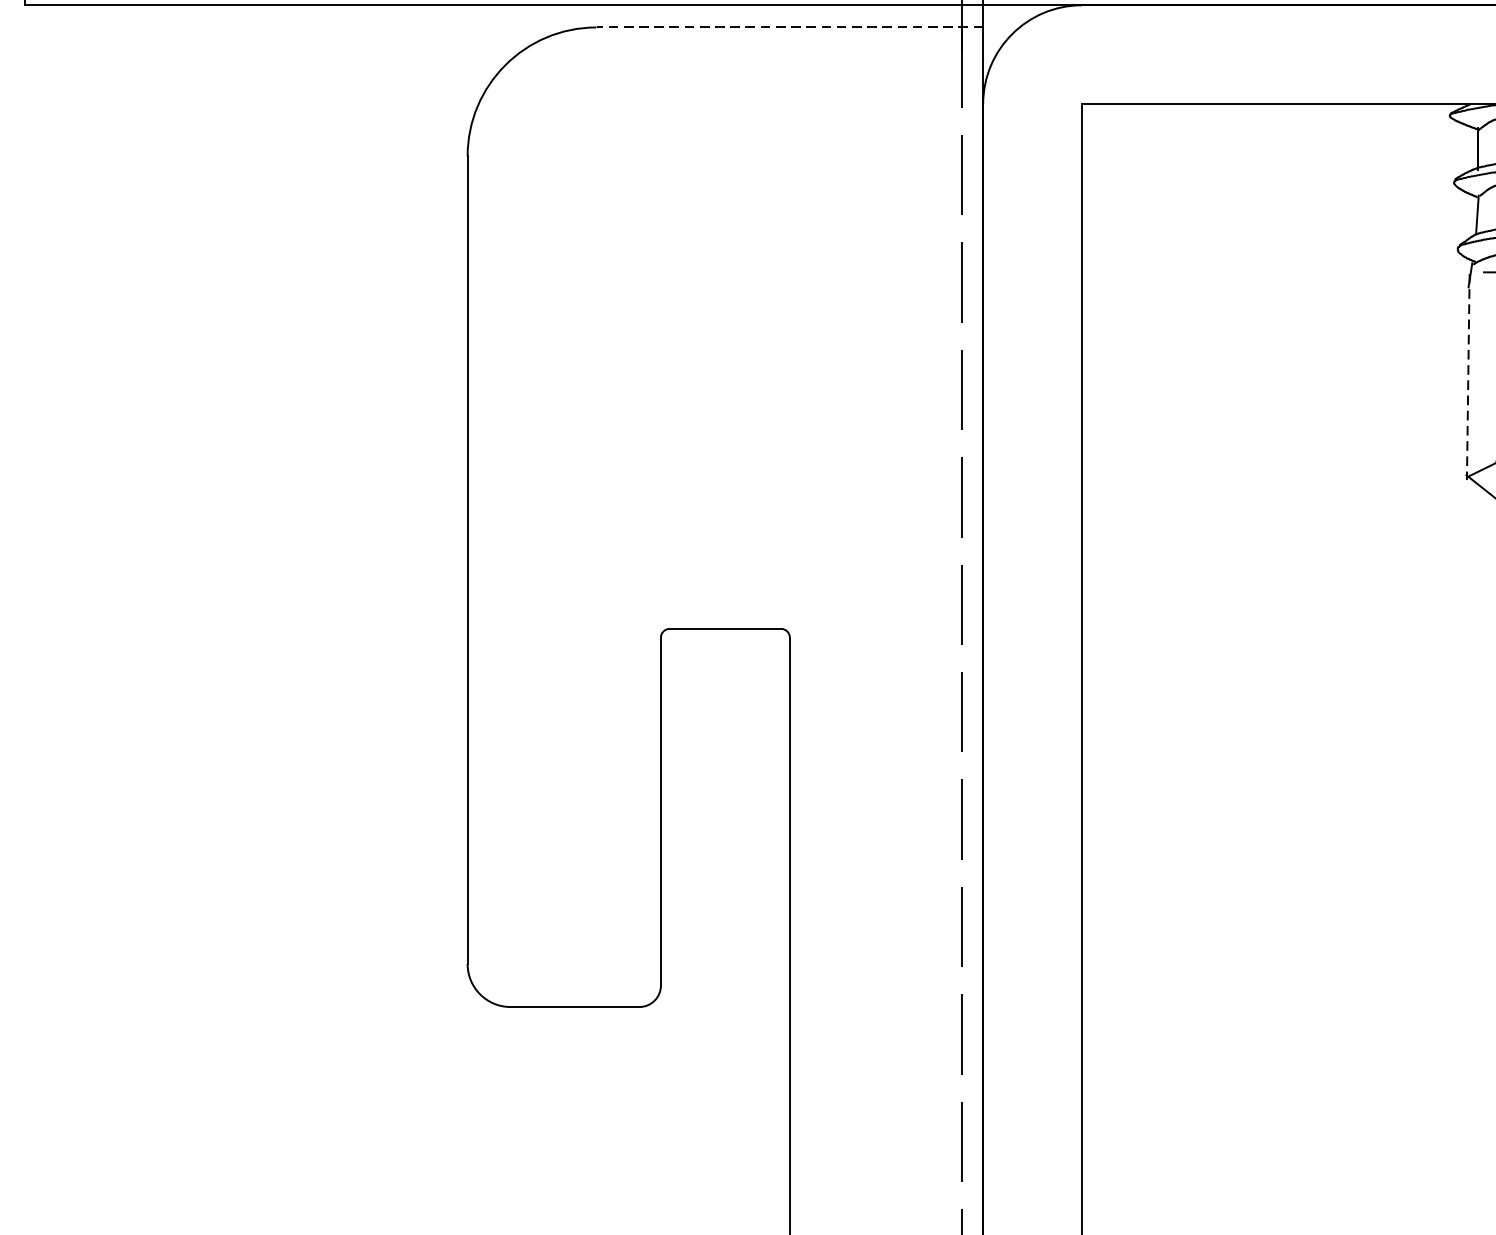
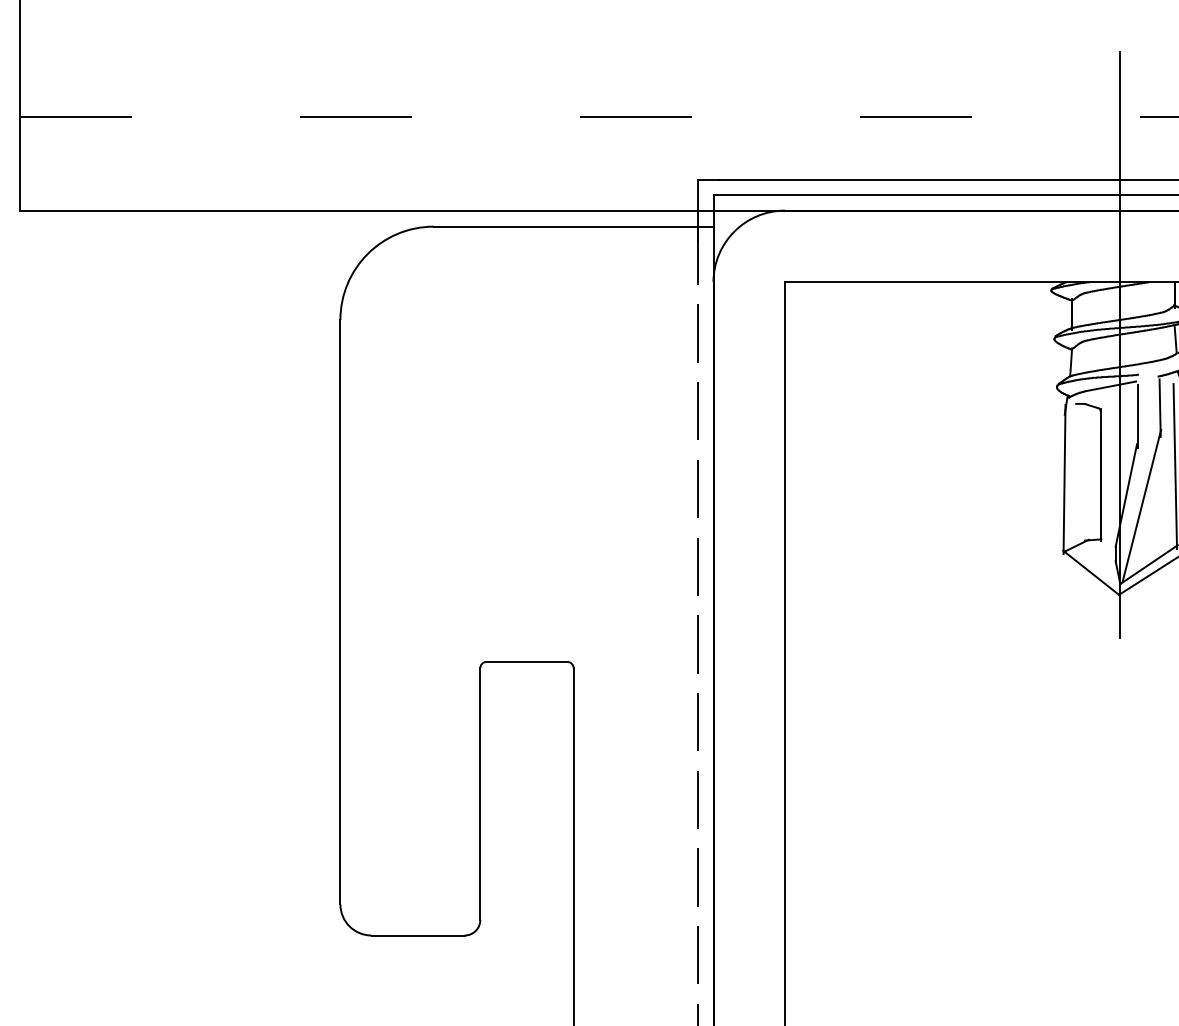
line: (789, 27) -> (573, 226), dashed -> solid
line: (1468, 376) -> (1064, 479), dashed -> solid

